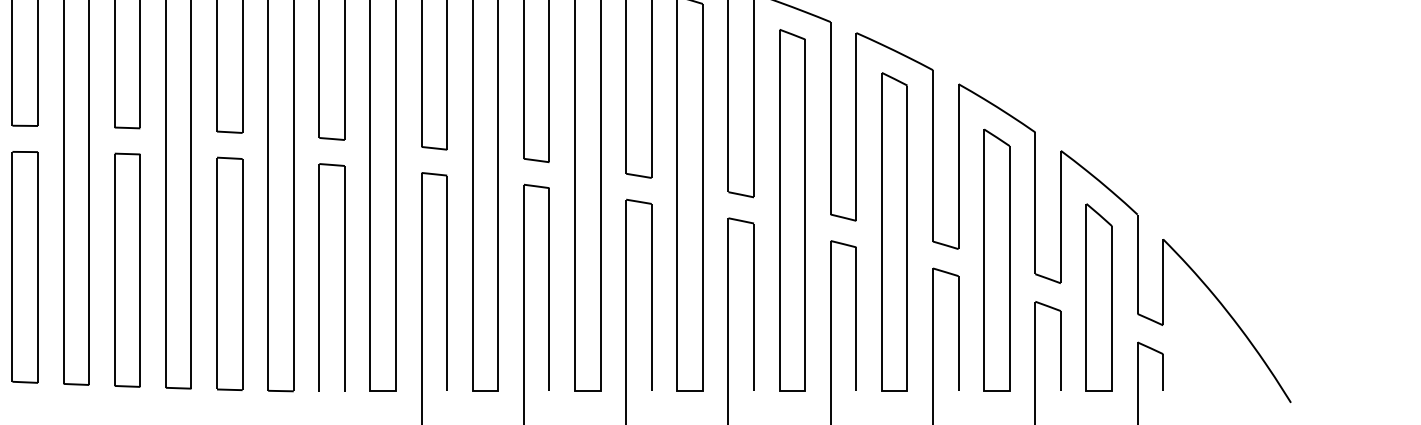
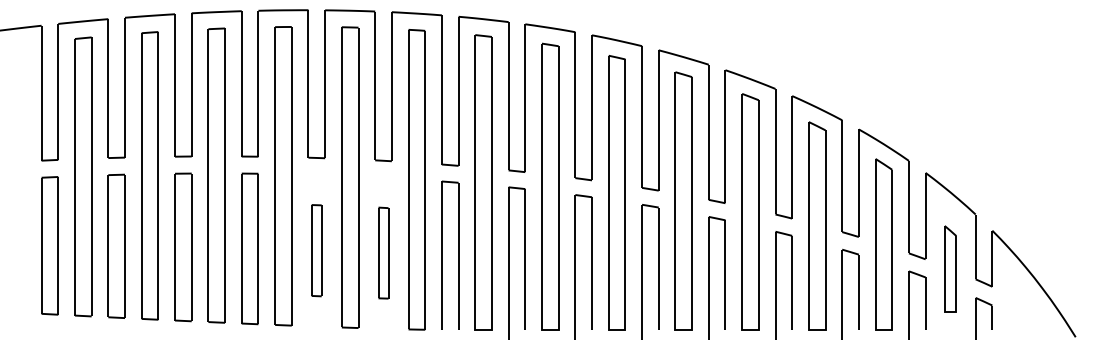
part: (127, 269) -> (316, 250), size x0.6
part: (229, 272) -> (383, 252), size x0.6
part: (1099, 297) -> (950, 268), size x0.7

